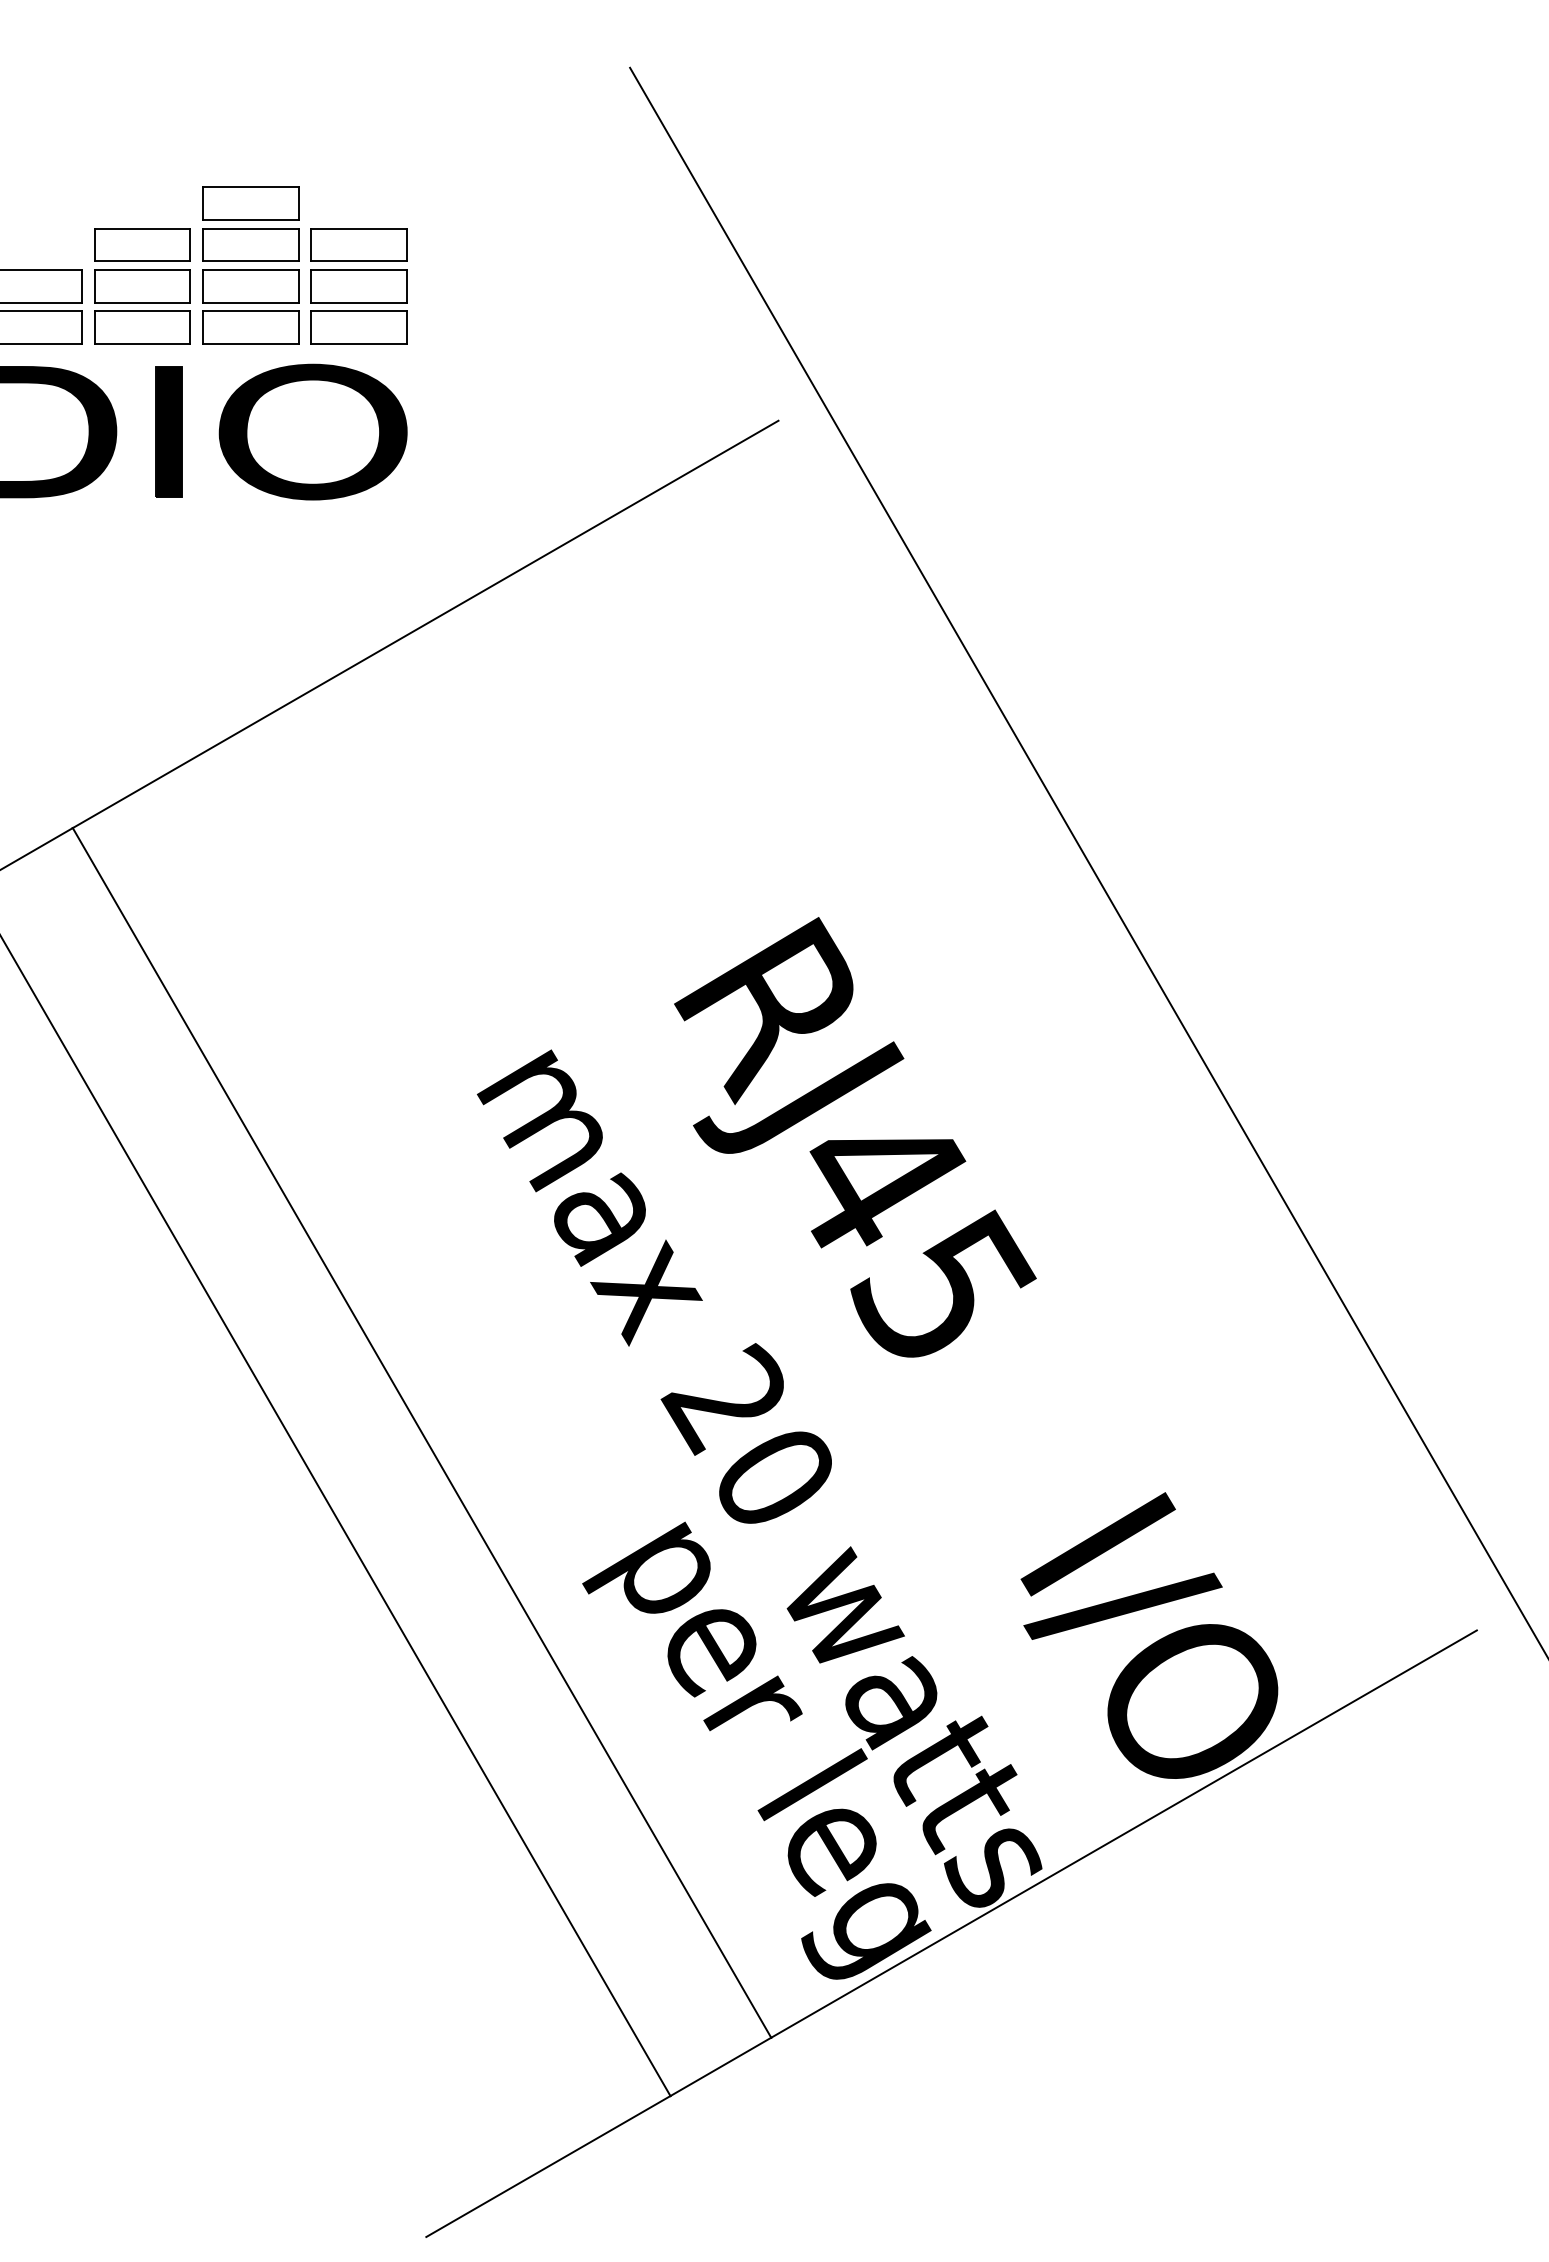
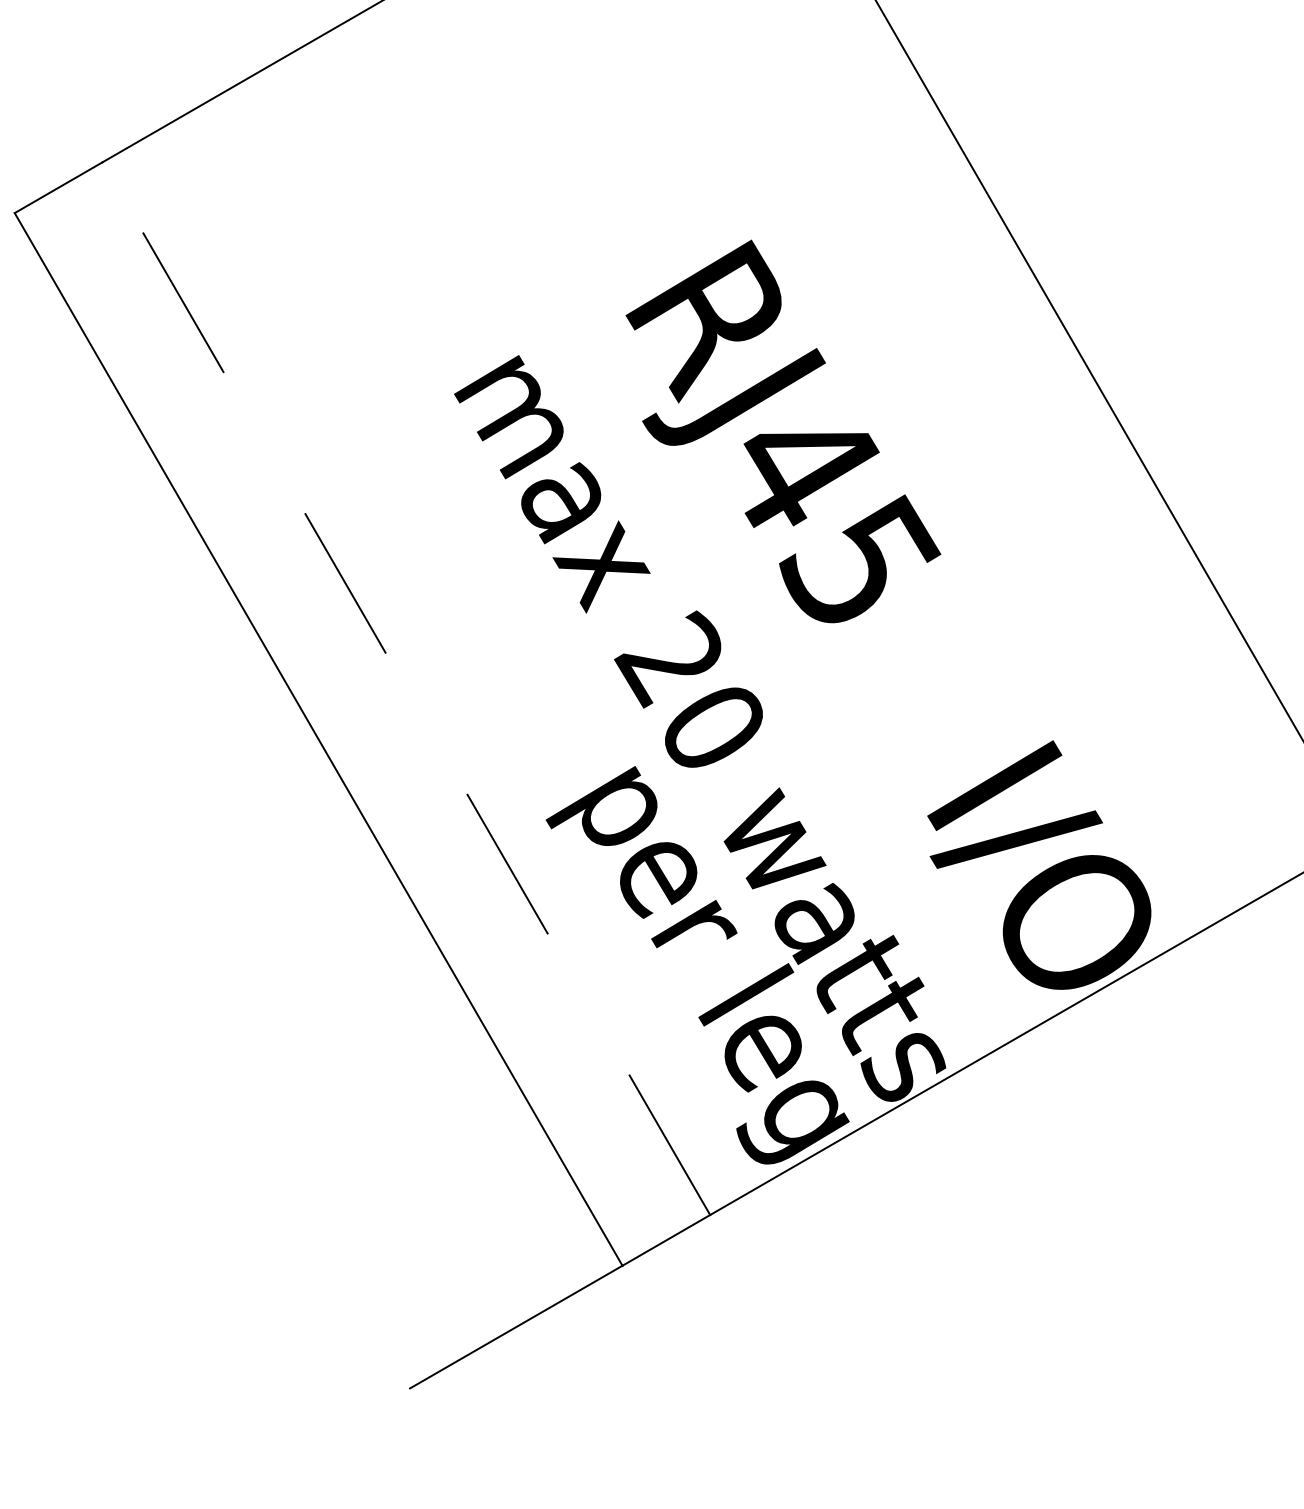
line: (421, 1432) -> (405, 688), solid -> dashed

